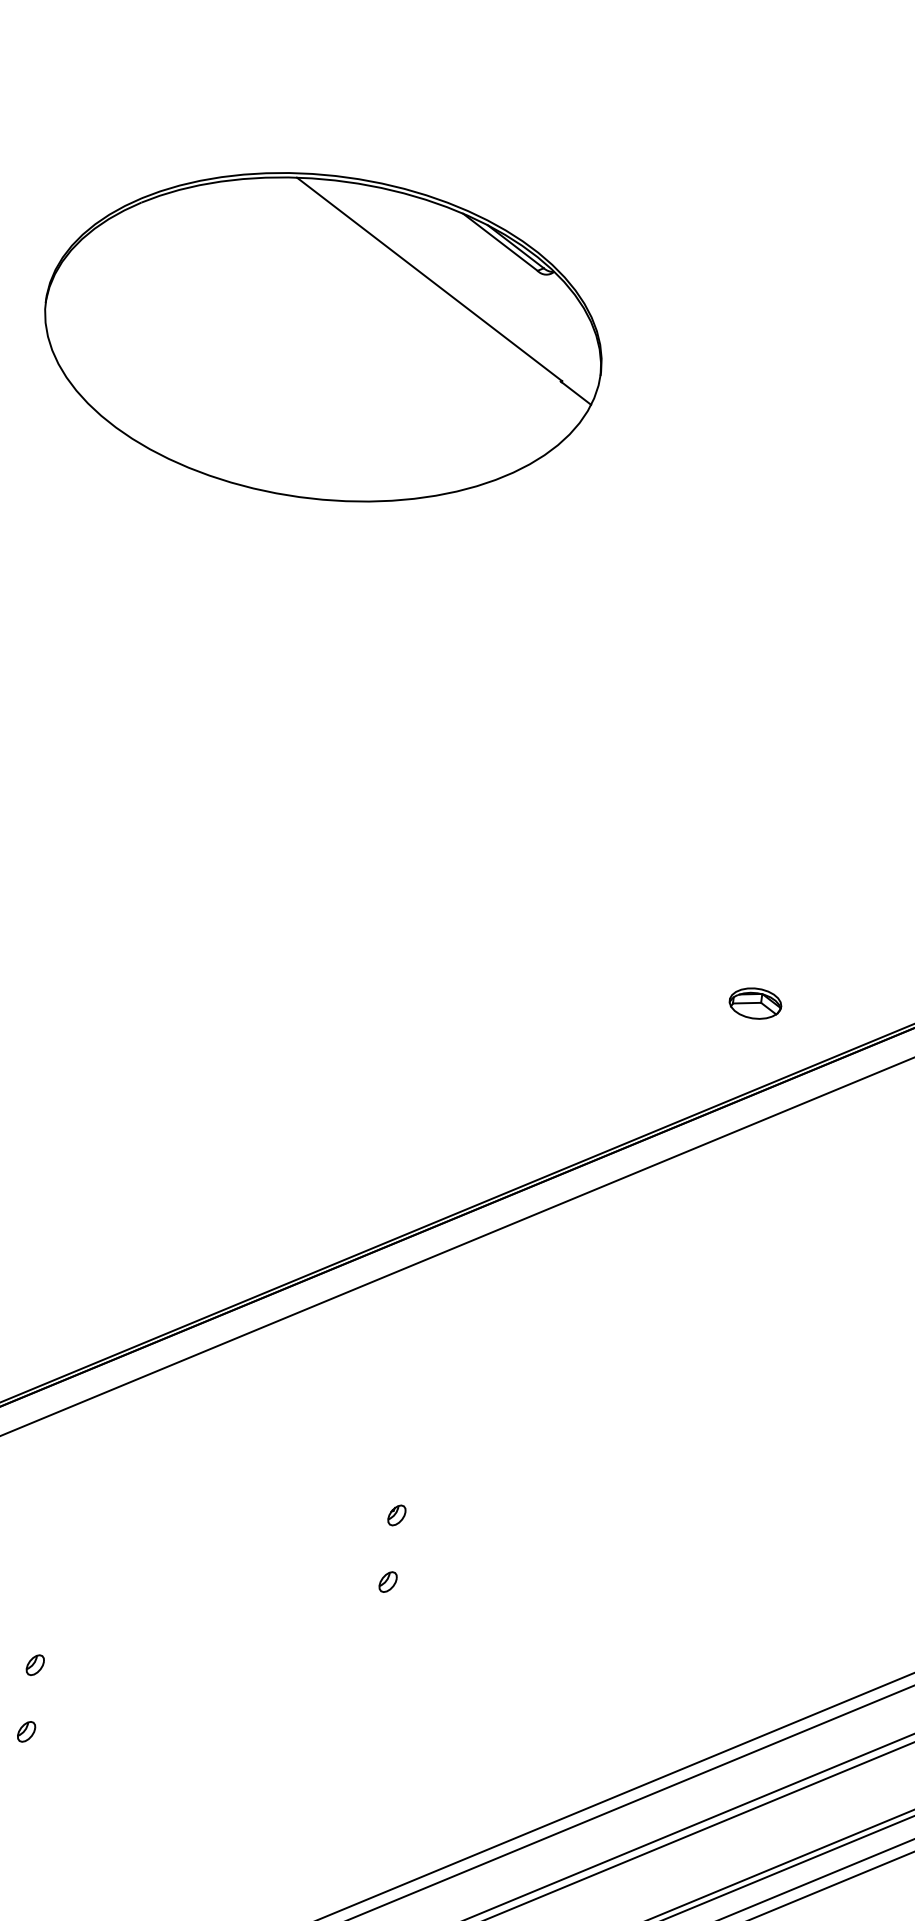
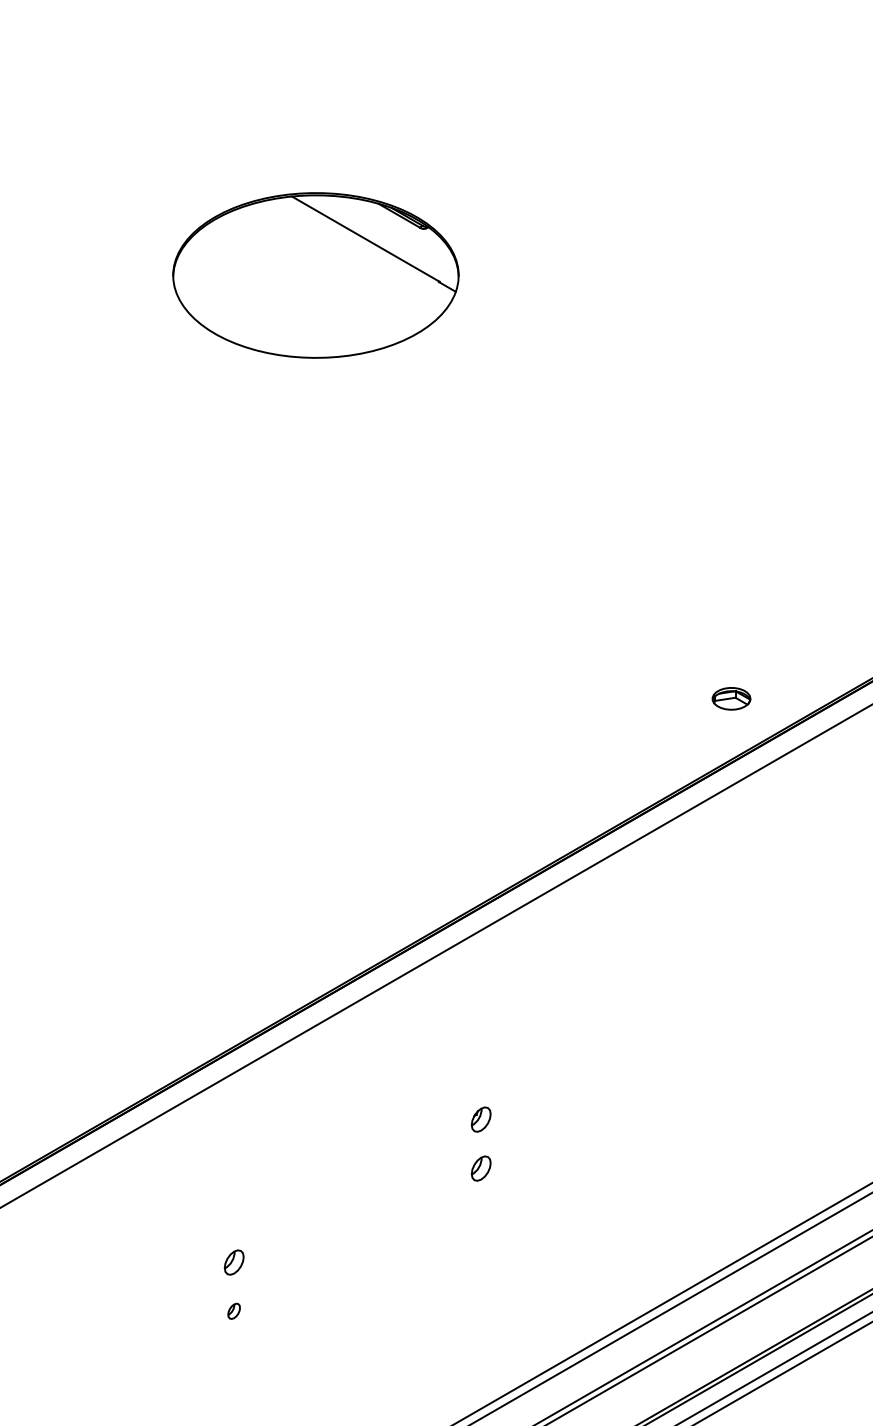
part: (322, 337) -> (315, 275), size x0.7
part: (755, 1003) -> (731, 698), moved
part: (396, 1514) -> (480, 1119), size x1.6
part: (387, 1581) -> (480, 1168), size x1.6
part: (34, 1663) -> (233, 1261), size x1.6

